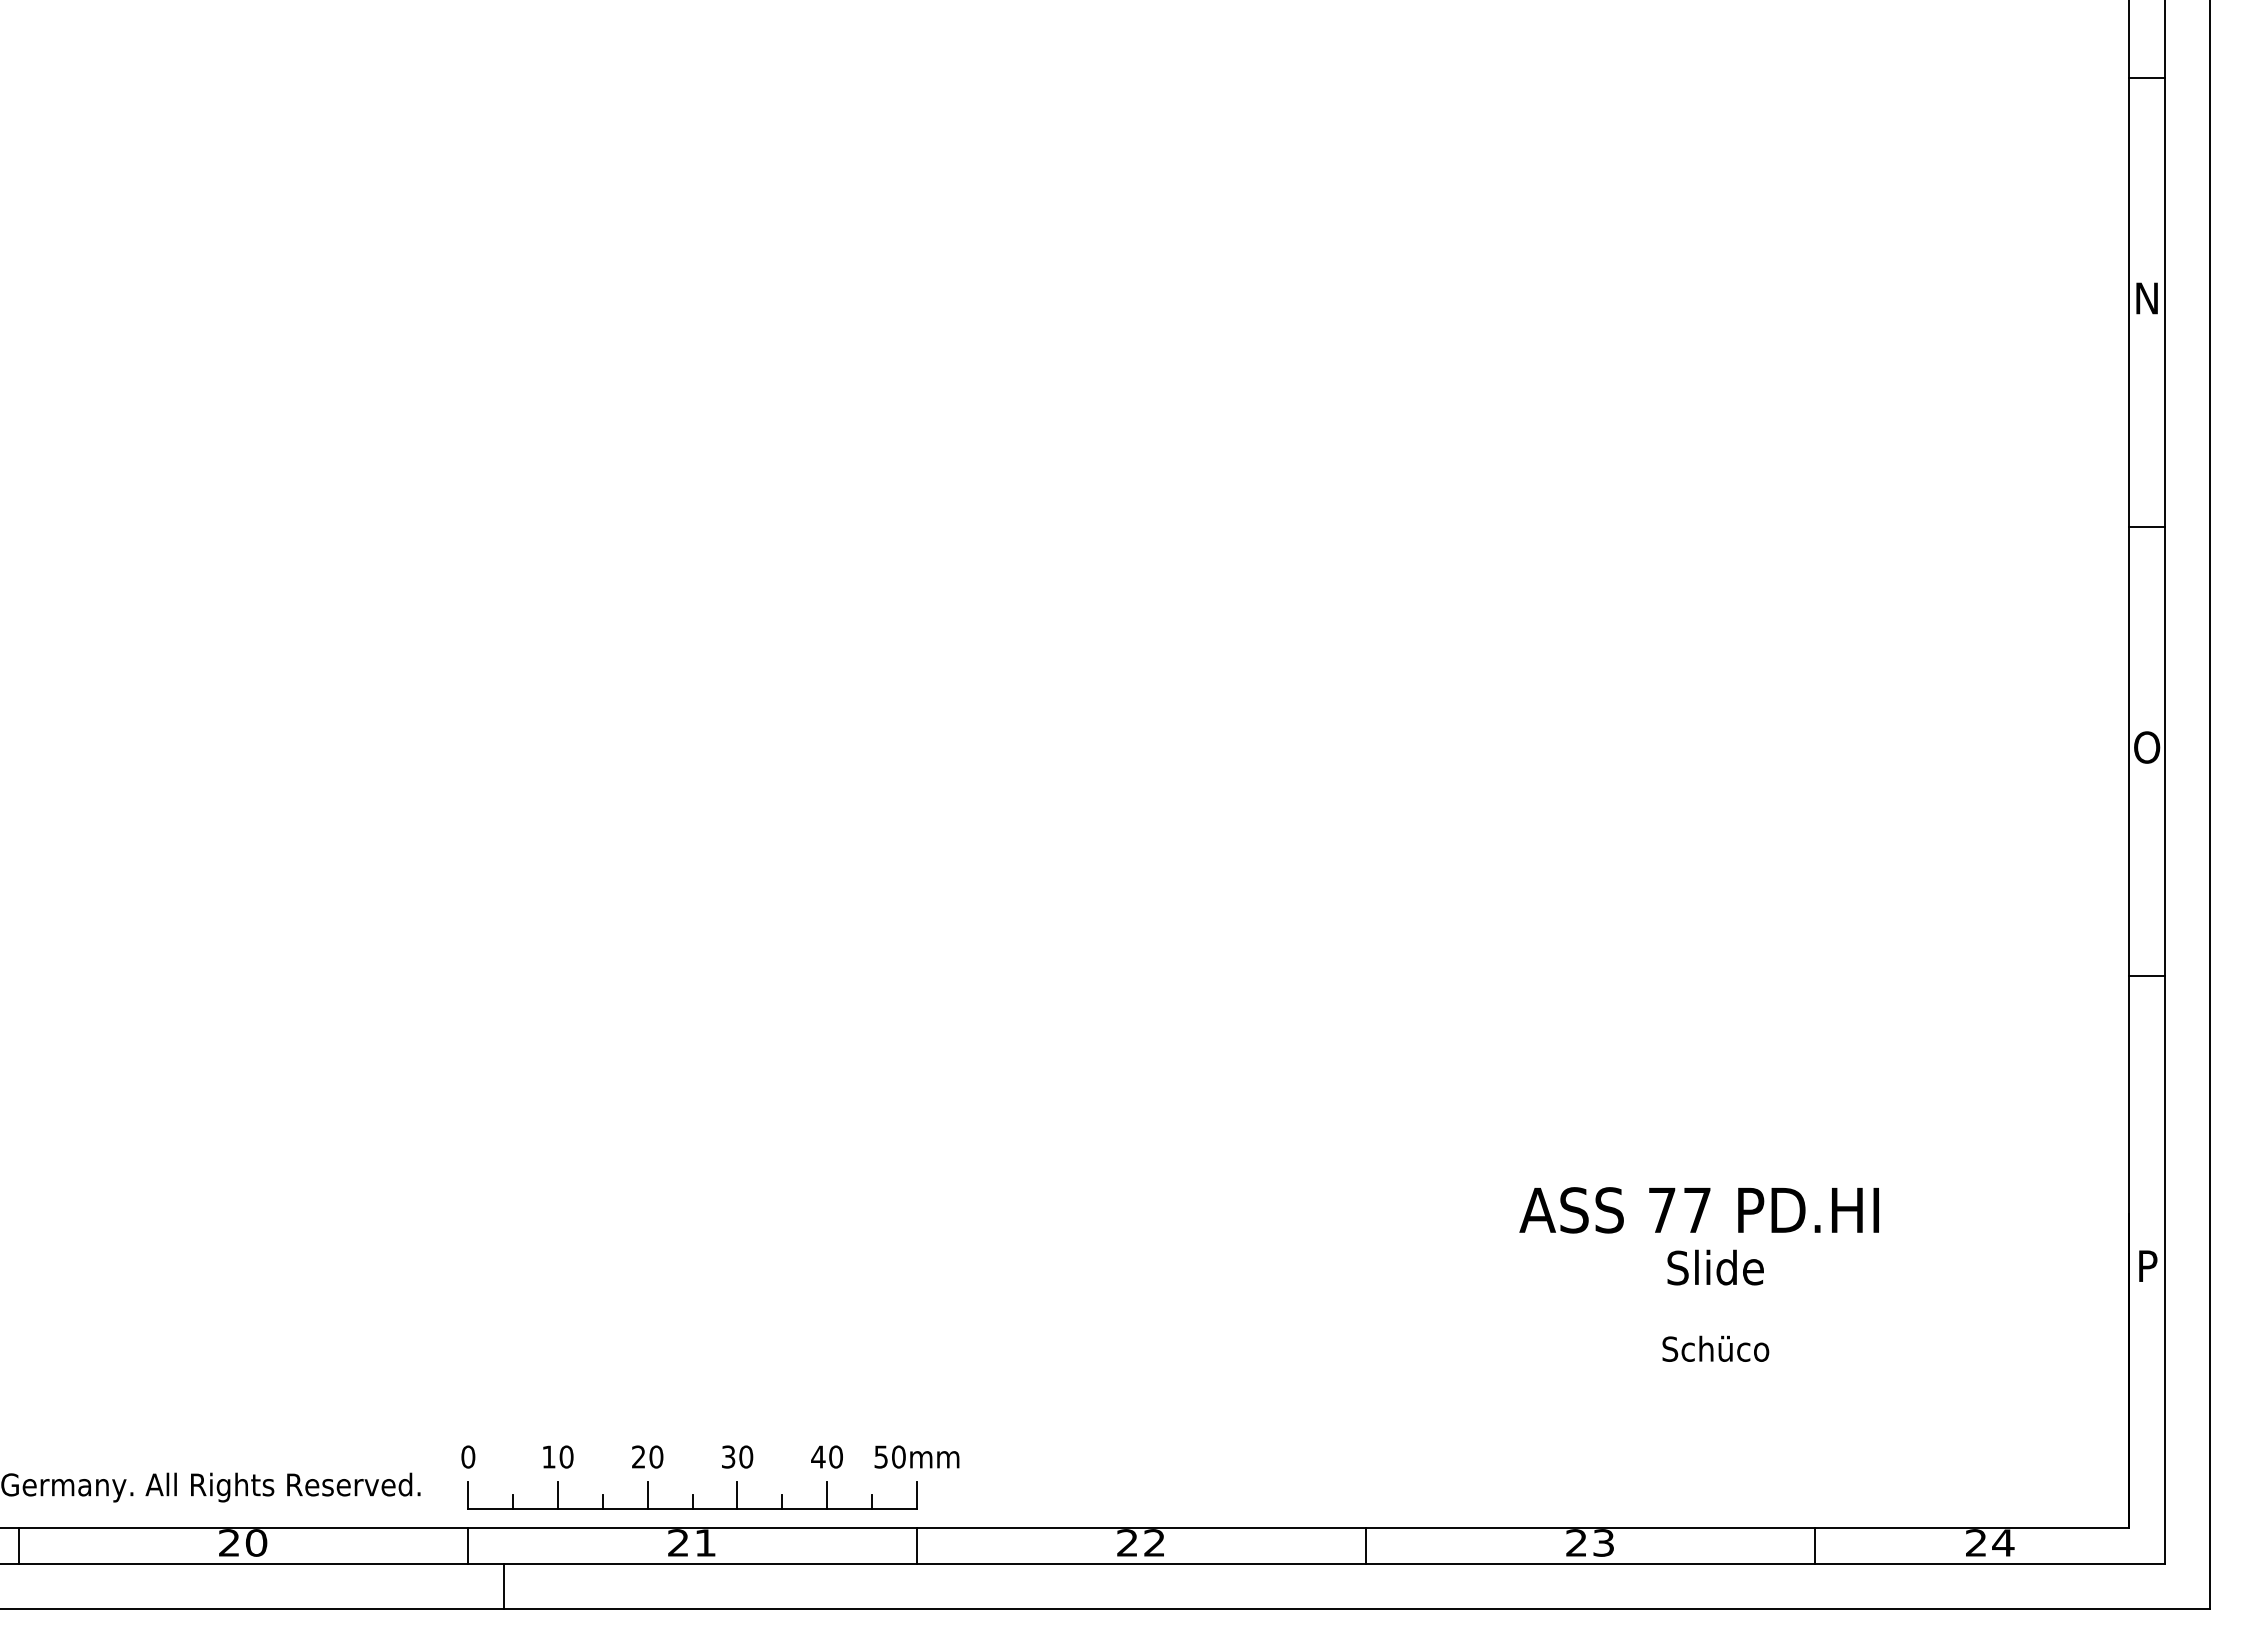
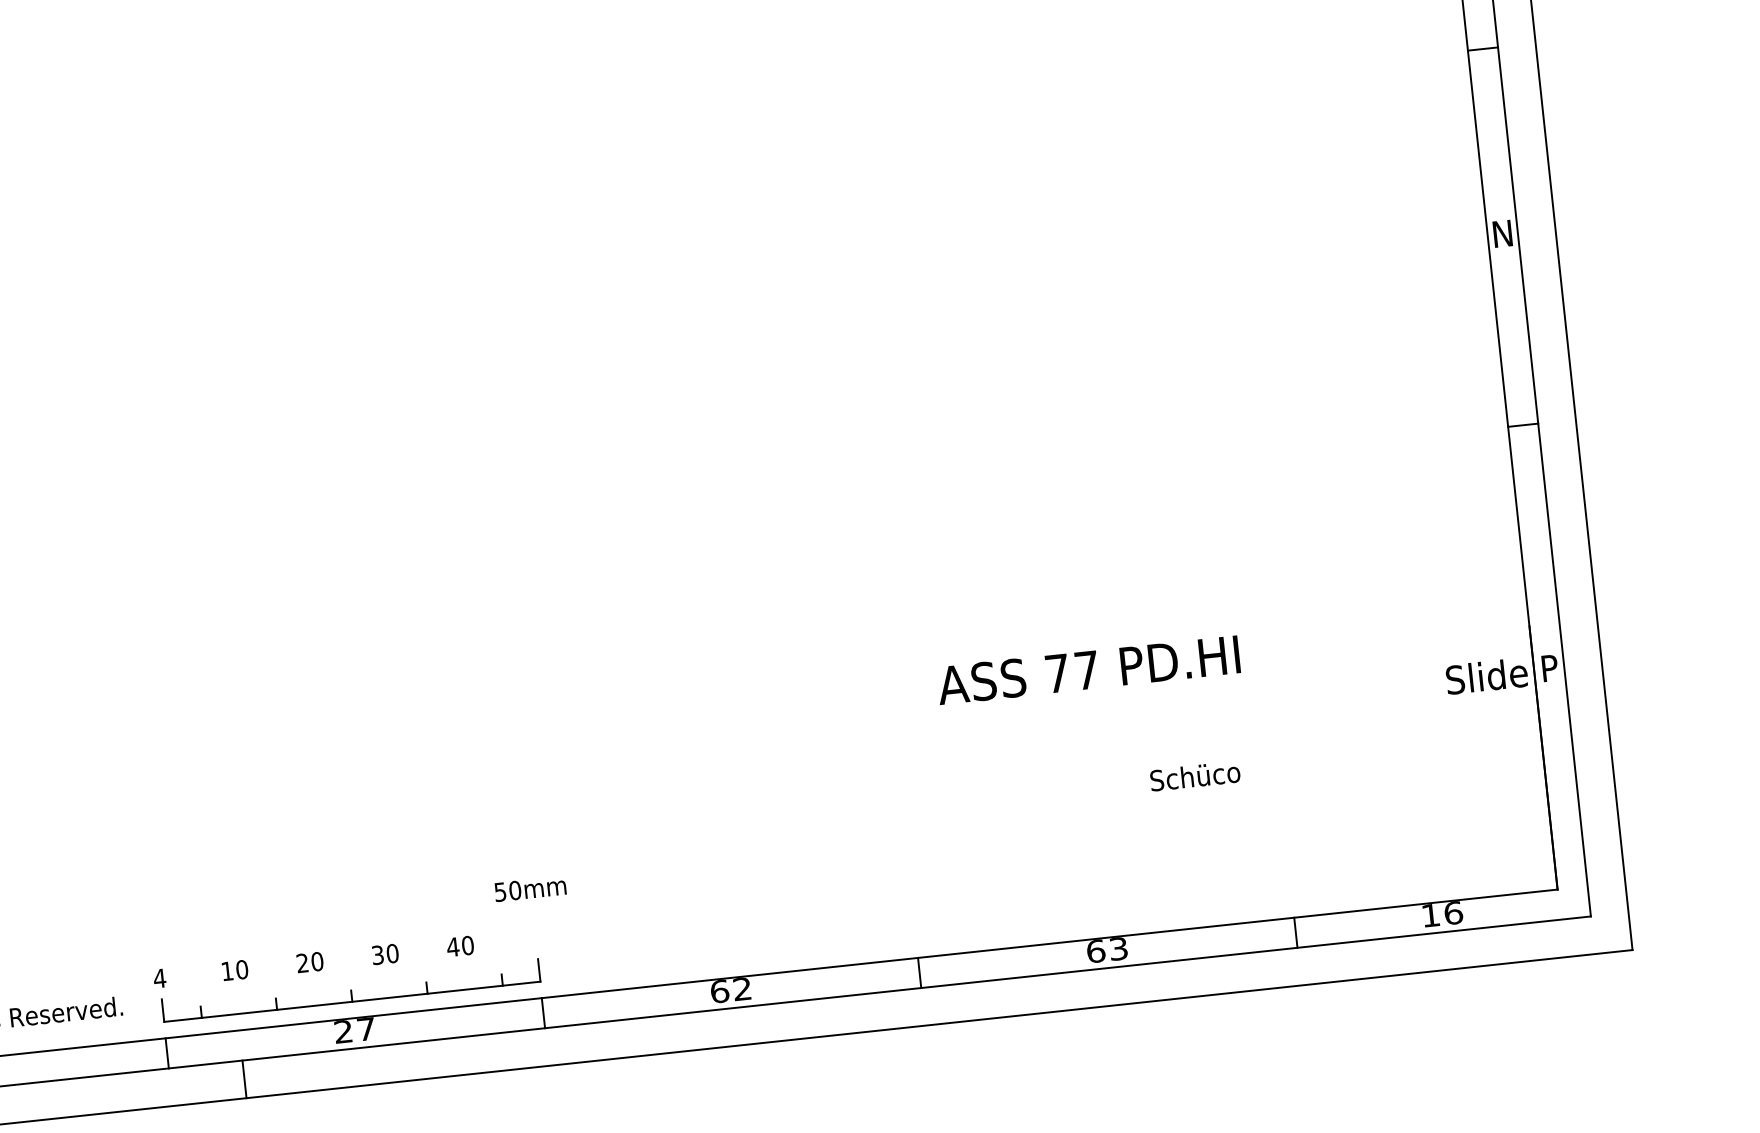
text: (2147, 747) -> (1503, 233), O -> N
text: (1698, 1210) -> (1087, 670), moved
text: (1715, 1267) -> (1486, 676), moved
text: (468, 1456) -> (159, 978), 0 -> 4
text: (916, 1456) -> (529, 888), moved
line: (557, 1494) -> (237, 1001), removed
line: (647, 1494) -> (313, 993), removed
line: (737, 1494) -> (388, 985), removed
line: (827, 1494) -> (464, 977), removed
text: (705, 1542) -> (366, 1028), 21 -> 27
text: (1127, 1542) -> (719, 991), 22 -> 62
text: (1576, 1542) -> (1095, 950), 23 -> 63
text: (1990, 1542) -> (1442, 913), 24 -> 16
line: (503, 1586) -> (244, 1079), moved

